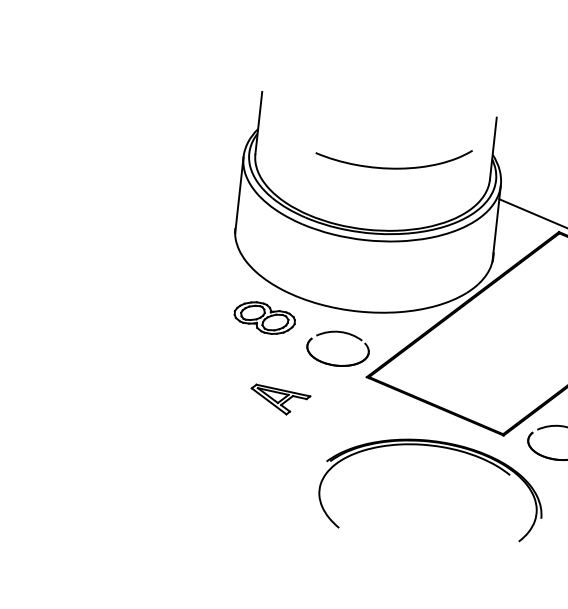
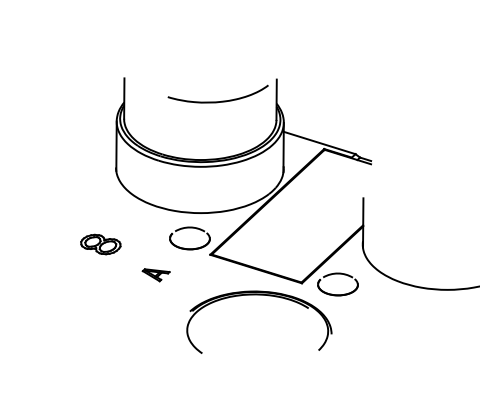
curve: (391, 167) -> (217, 101), moved
part: (264, 318) -> (100, 244), moved
part: (280, 399) -> (156, 274), size x0.7

